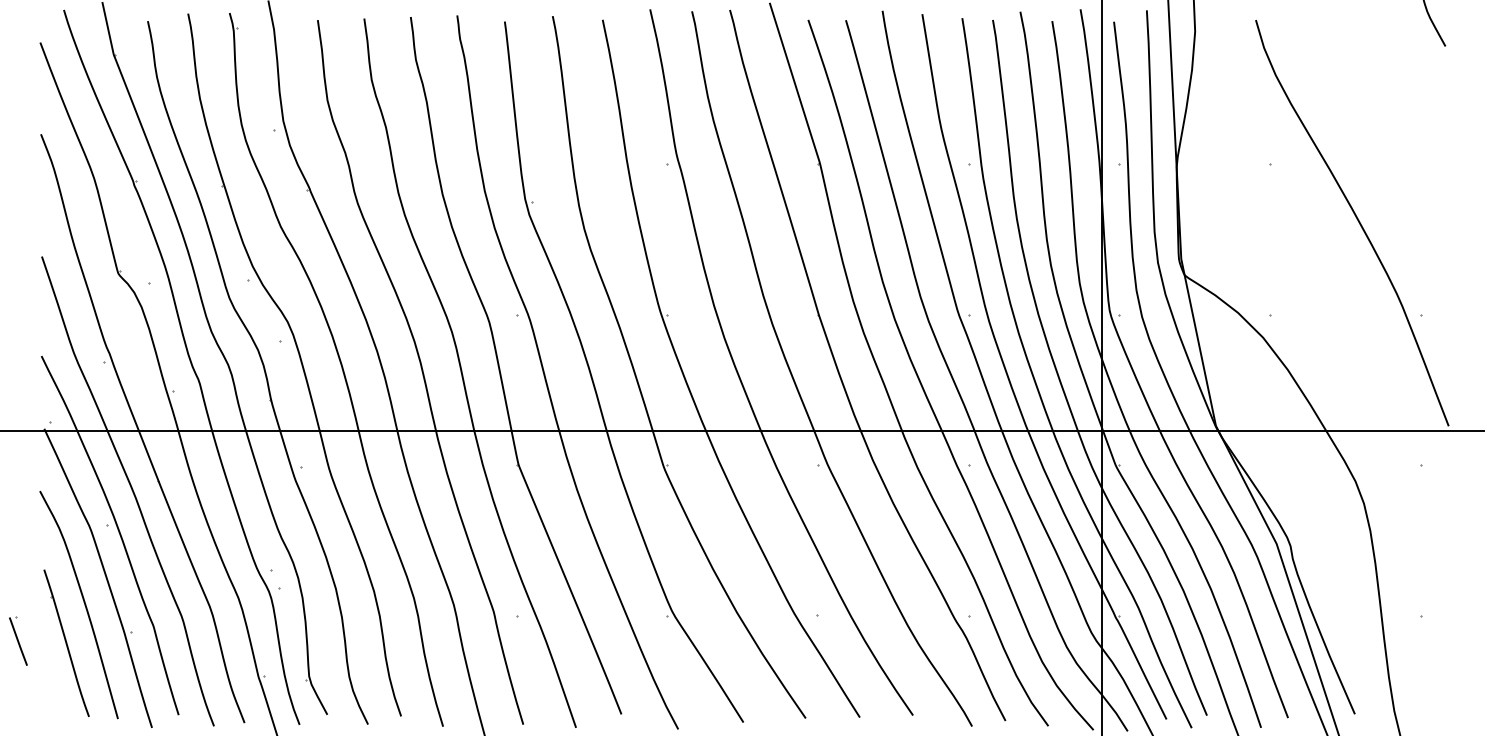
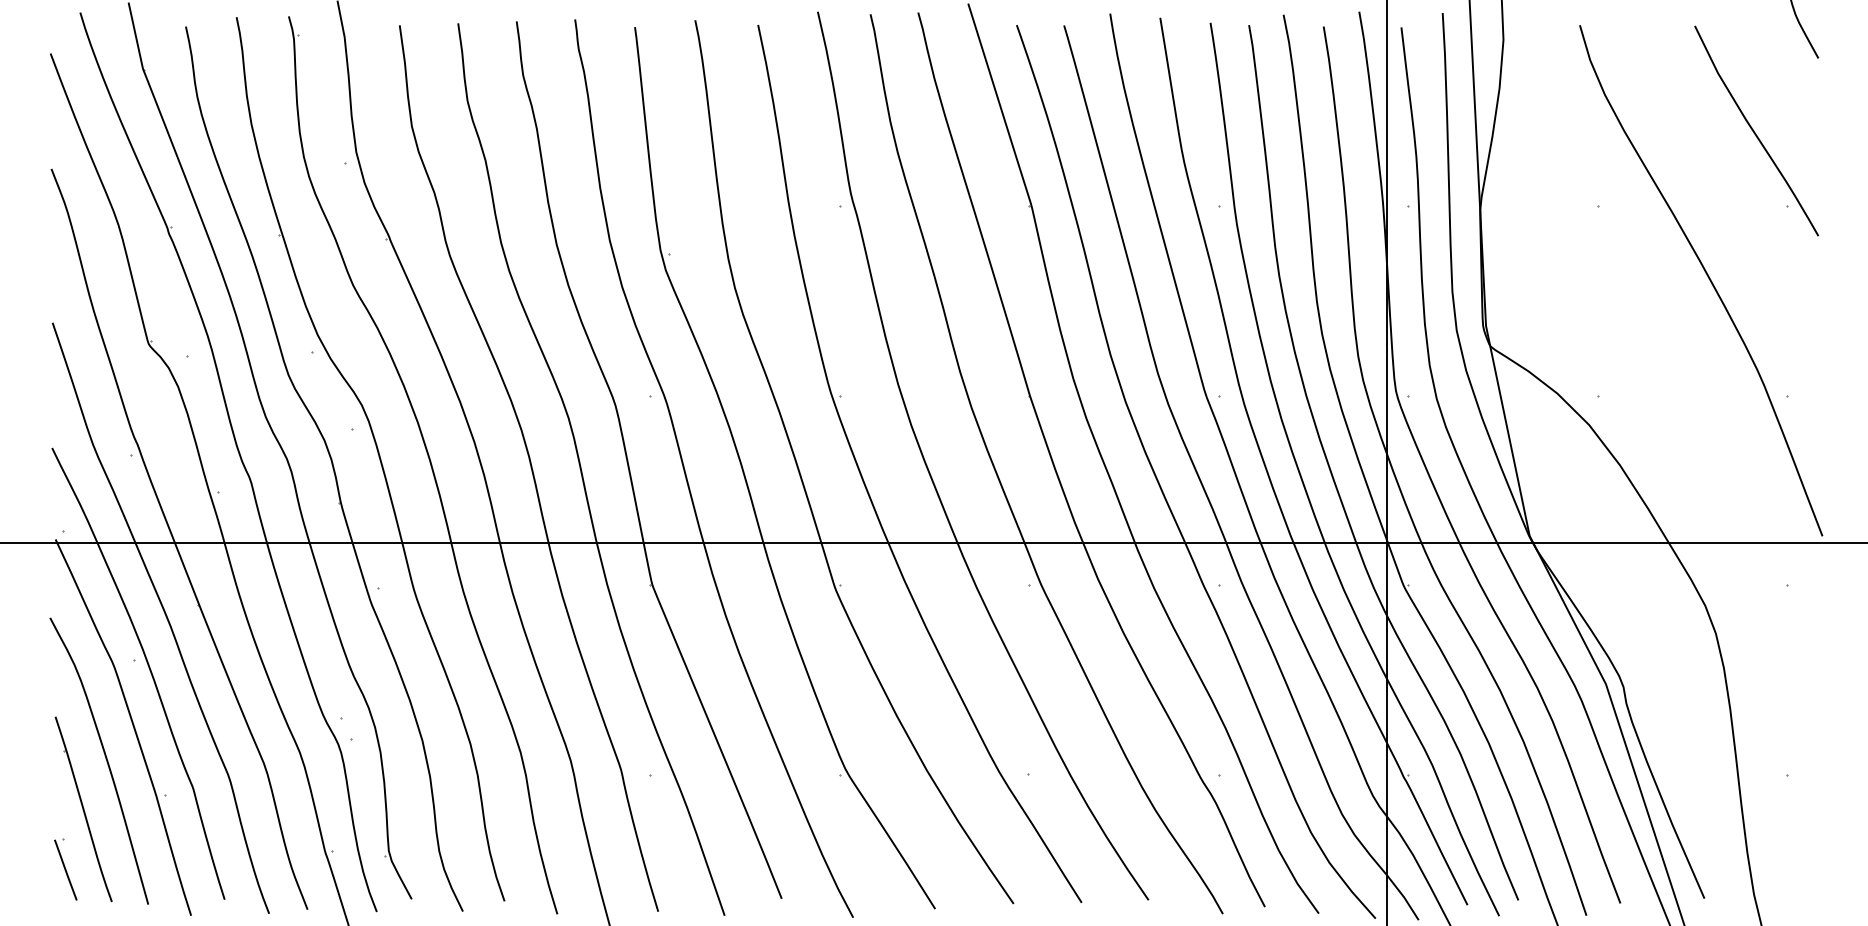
part: (1396, 103) -> (1756, 130), added
part: (18, 640) -> (65, 868), moved

